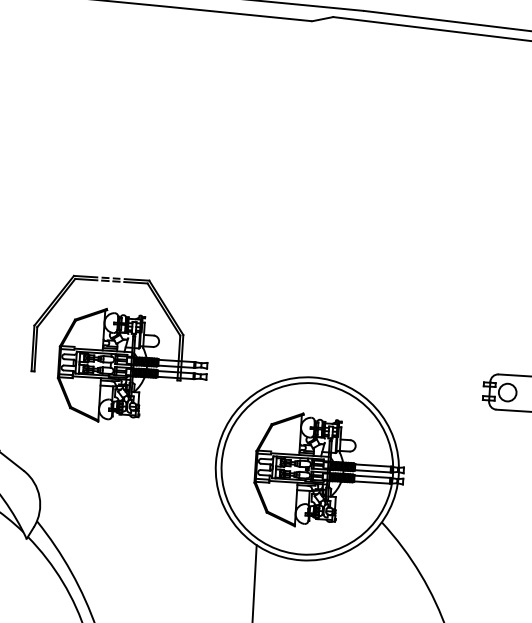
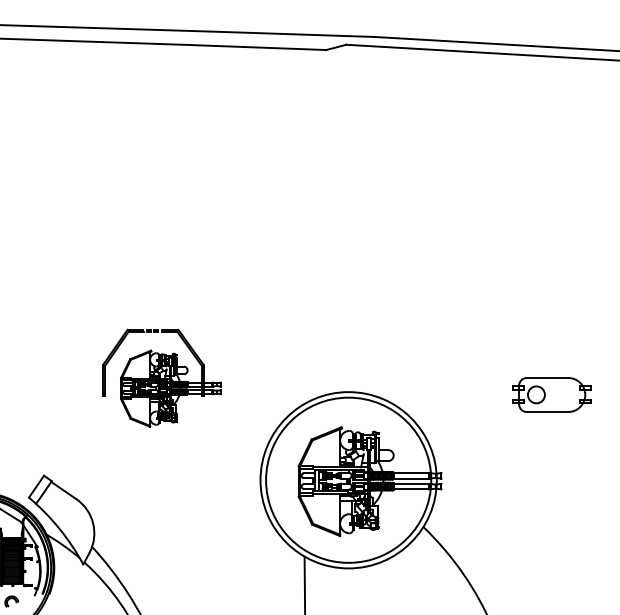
part: (119, 351) -> (161, 378), size x0.7

